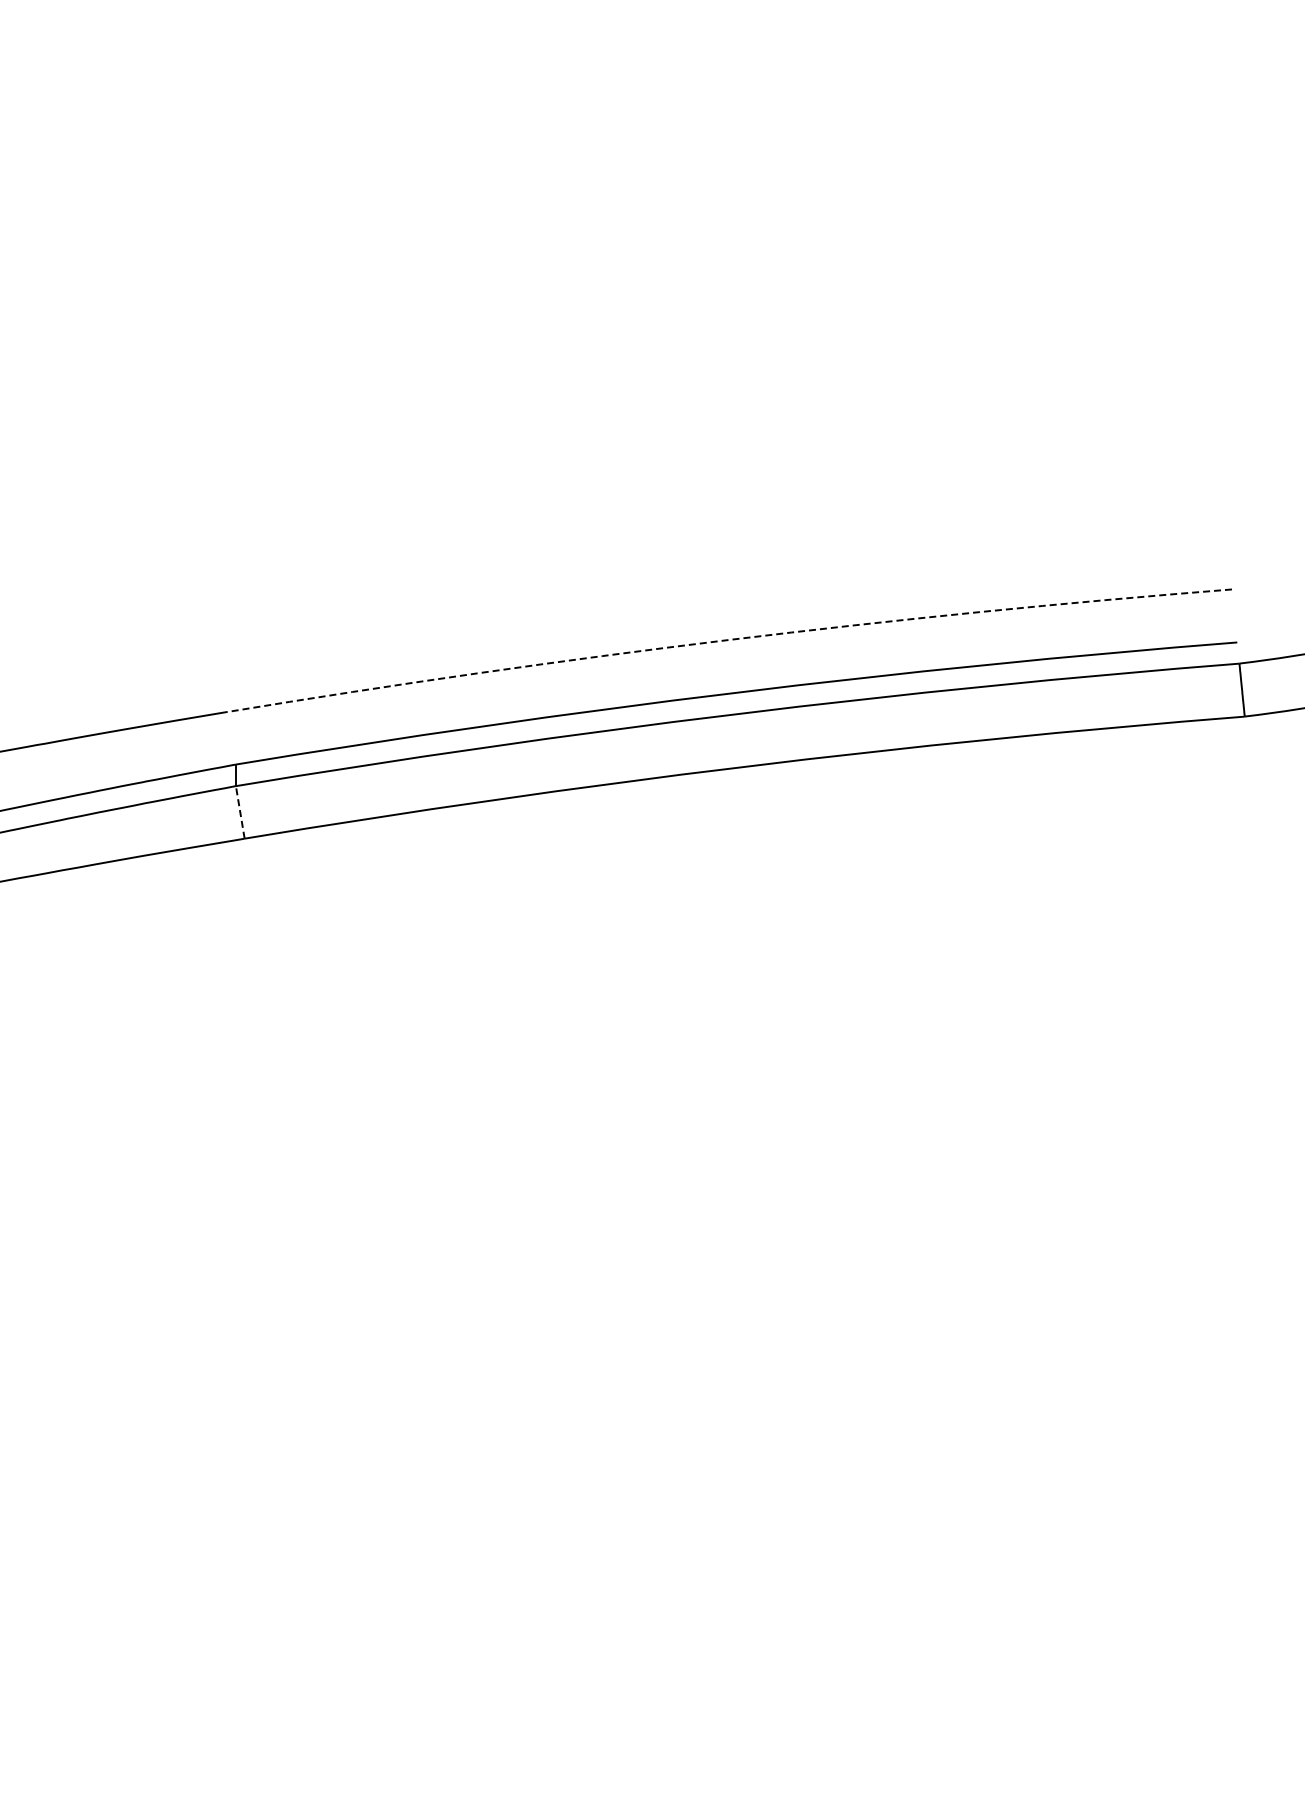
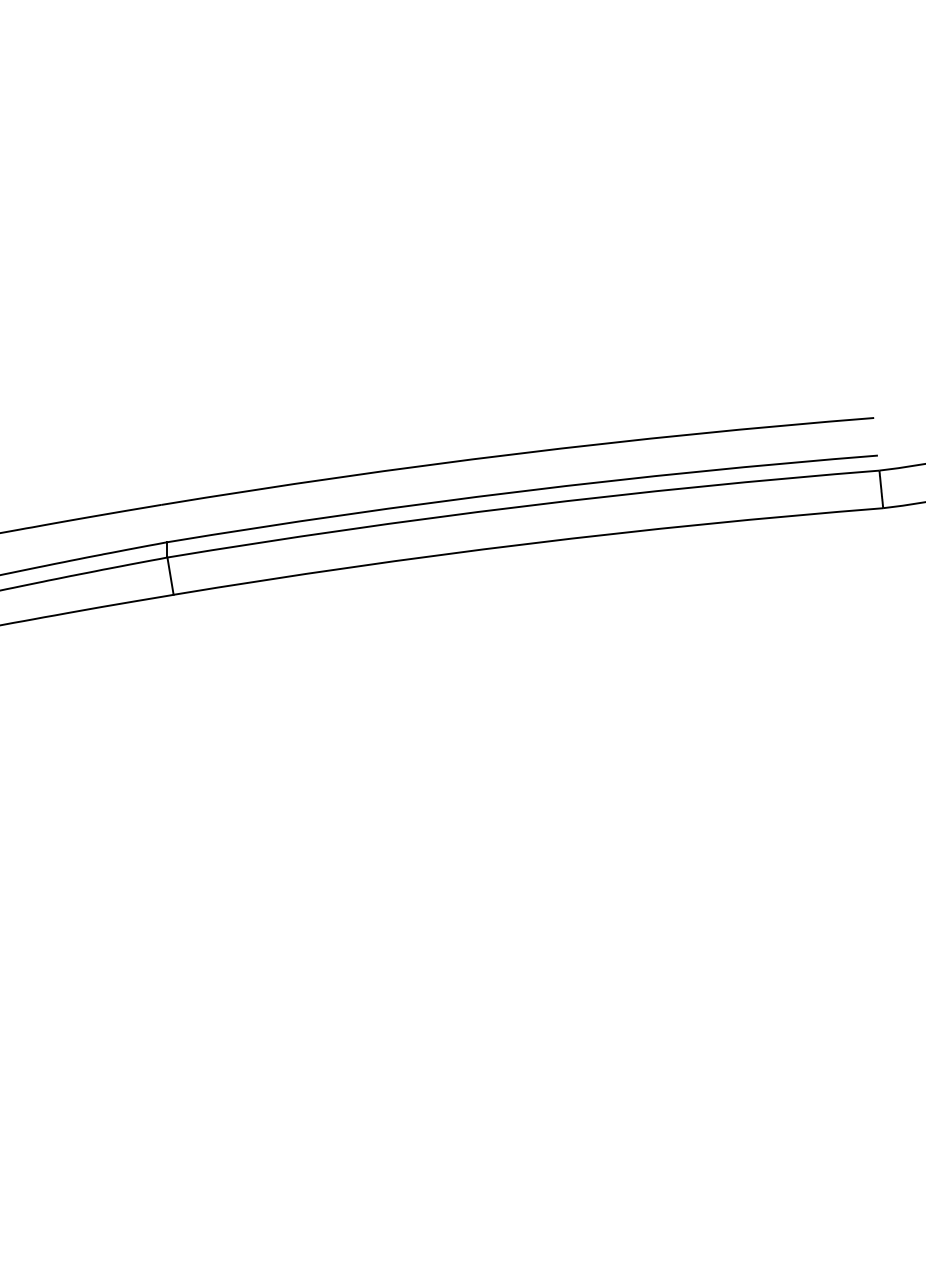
arc: (728, 640) -> (516, 454), dashed -> solid
line: (240, 812) -> (170, 576), dashed -> solid

